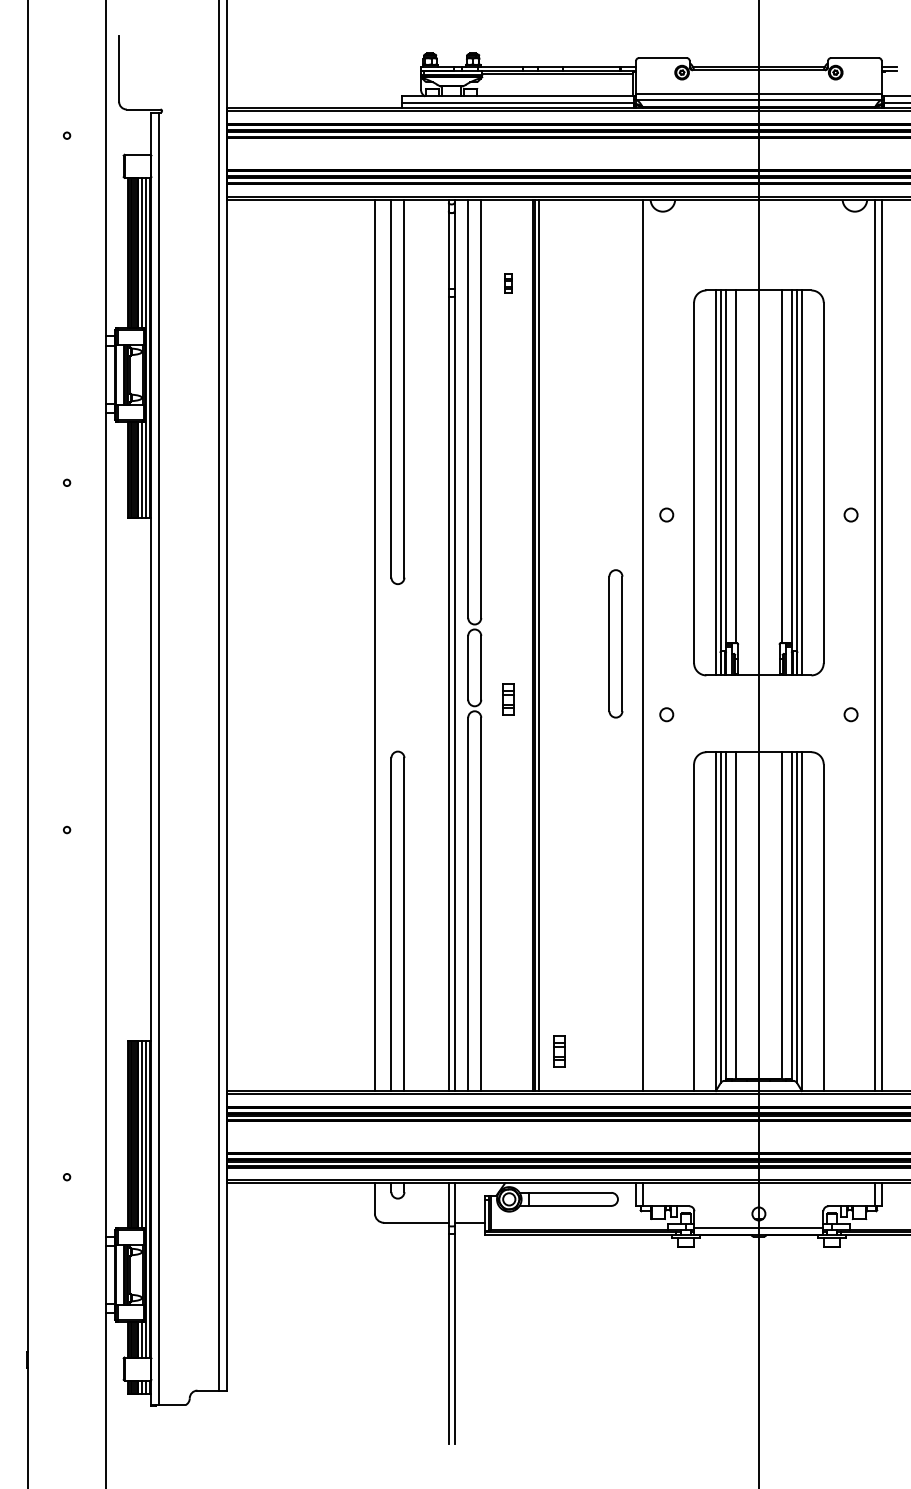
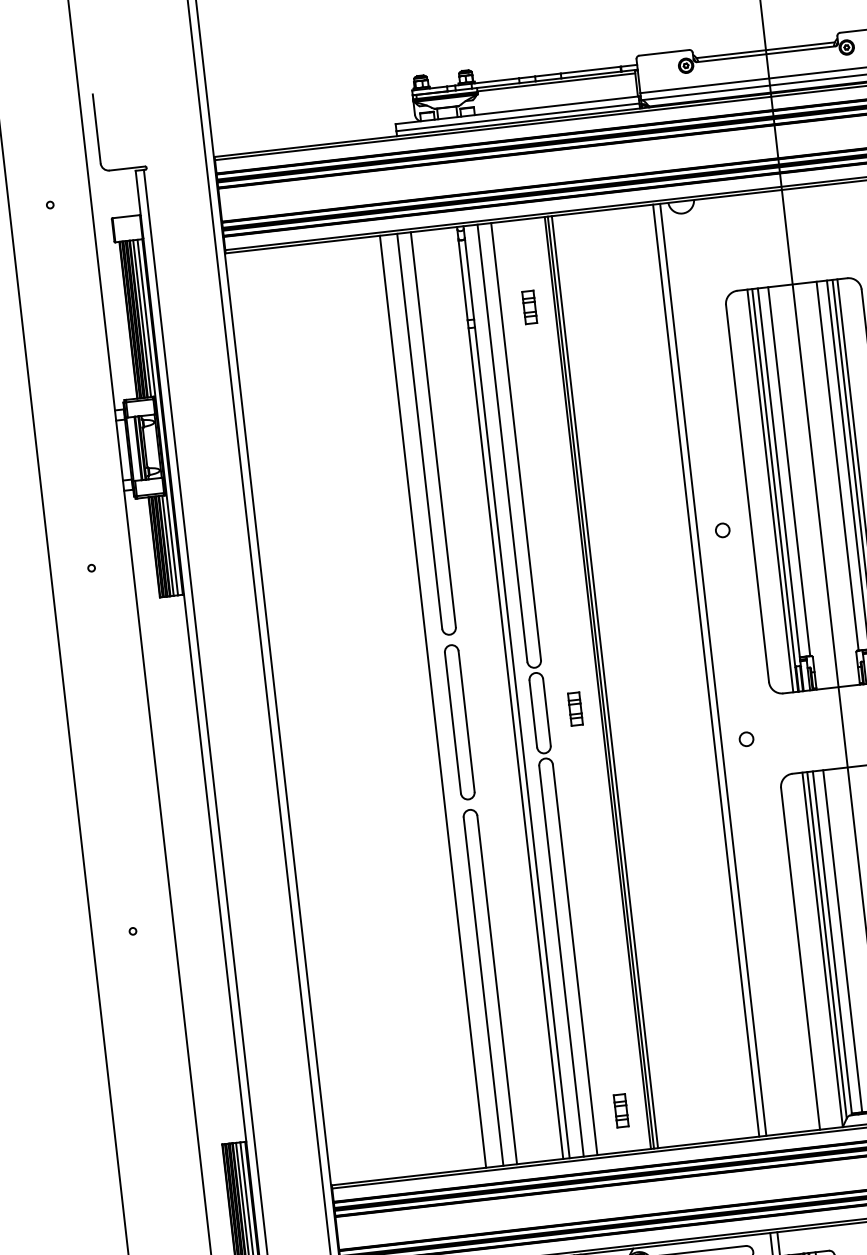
part: (508, 283) -> (529, 307), size x1.67
part: (615, 643) -> (459, 721), moved
line: (636, 645) -> (706, 670), added
part: (508, 699) -> (575, 708), moved
part: (559, 1051) -> (621, 1110), moved

